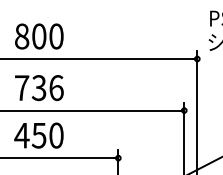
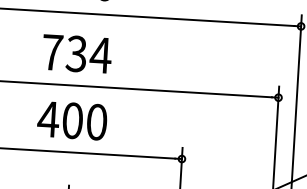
text: (56, 88) -> (100, 56), 736 -> 734
text: (38, 135) -> (71, 120), 450 -> 400

